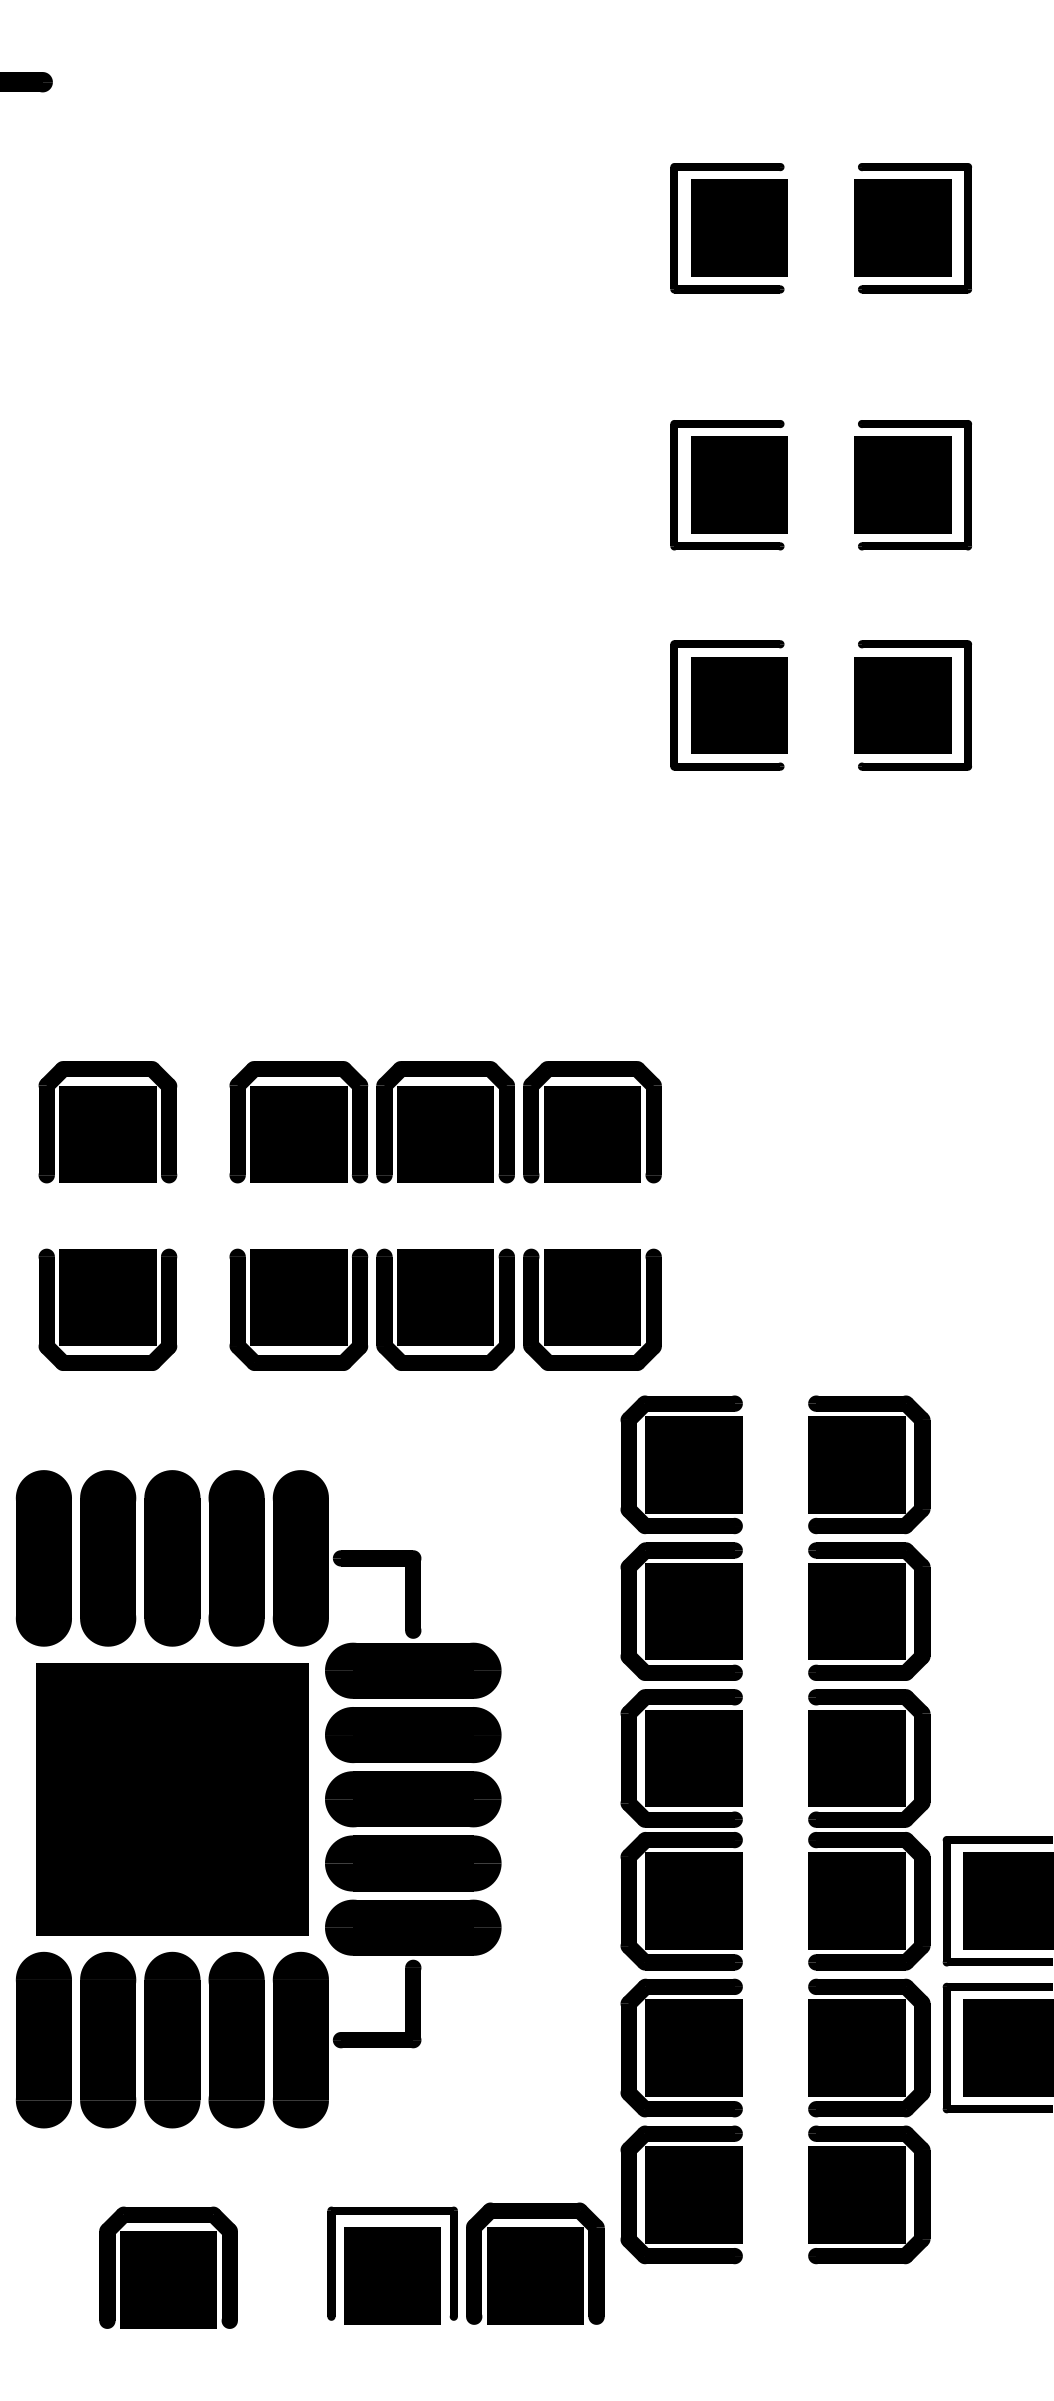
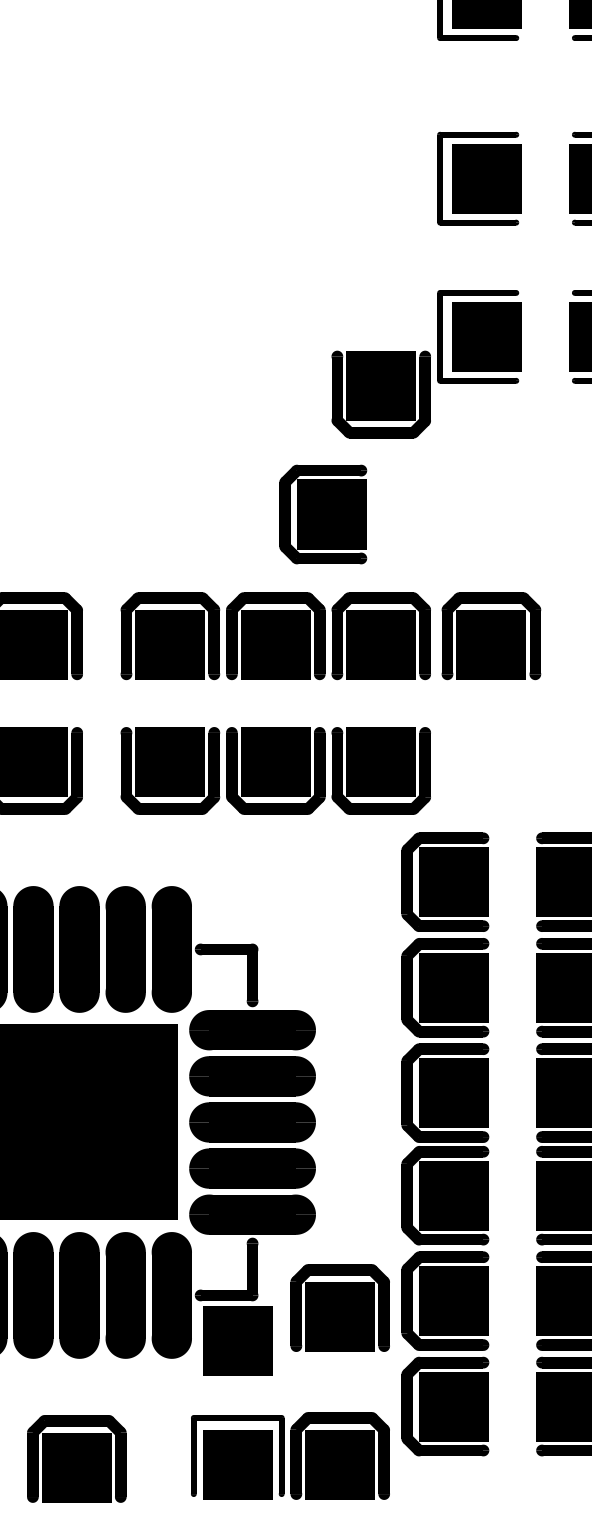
part: (592, 785) -> (381, 394), added
part: (511, 952) -> (323, 514), added
part: (745, 1122) -> (491, 636), added
part: (535, 2057) -> (340, 1307), added
part: (392, 2102) -> (237, 1340), added

